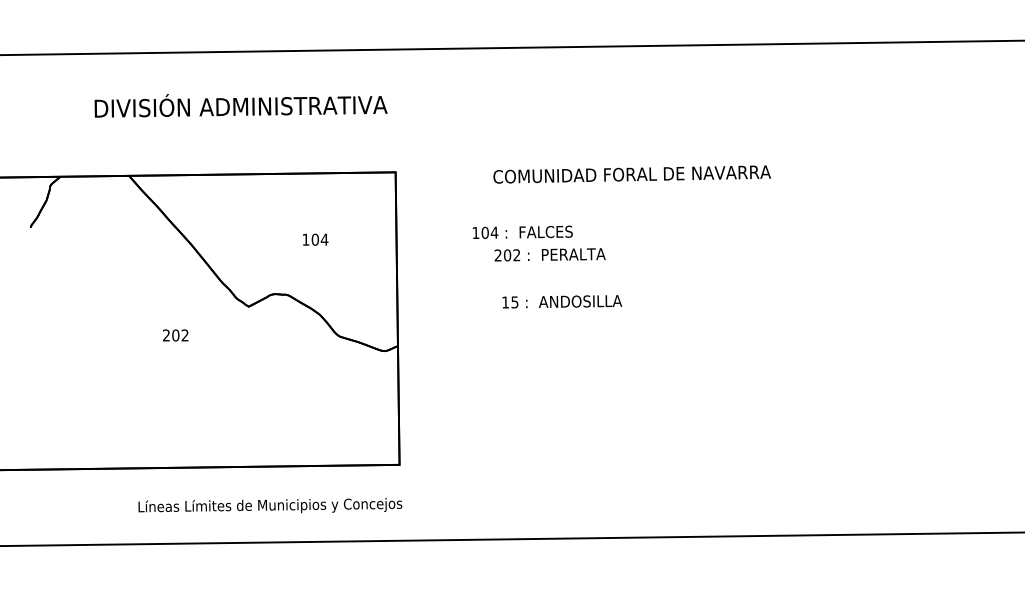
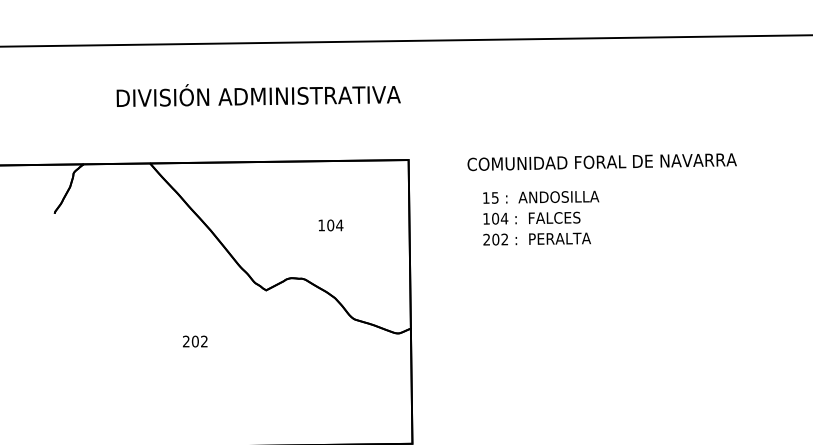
text: (631, 174) -> (601, 162), moved
text: (549, 254) -> (536, 238), moved
text: (562, 301) -> (541, 197), moved
text: (175, 335) -> (195, 341), moved

